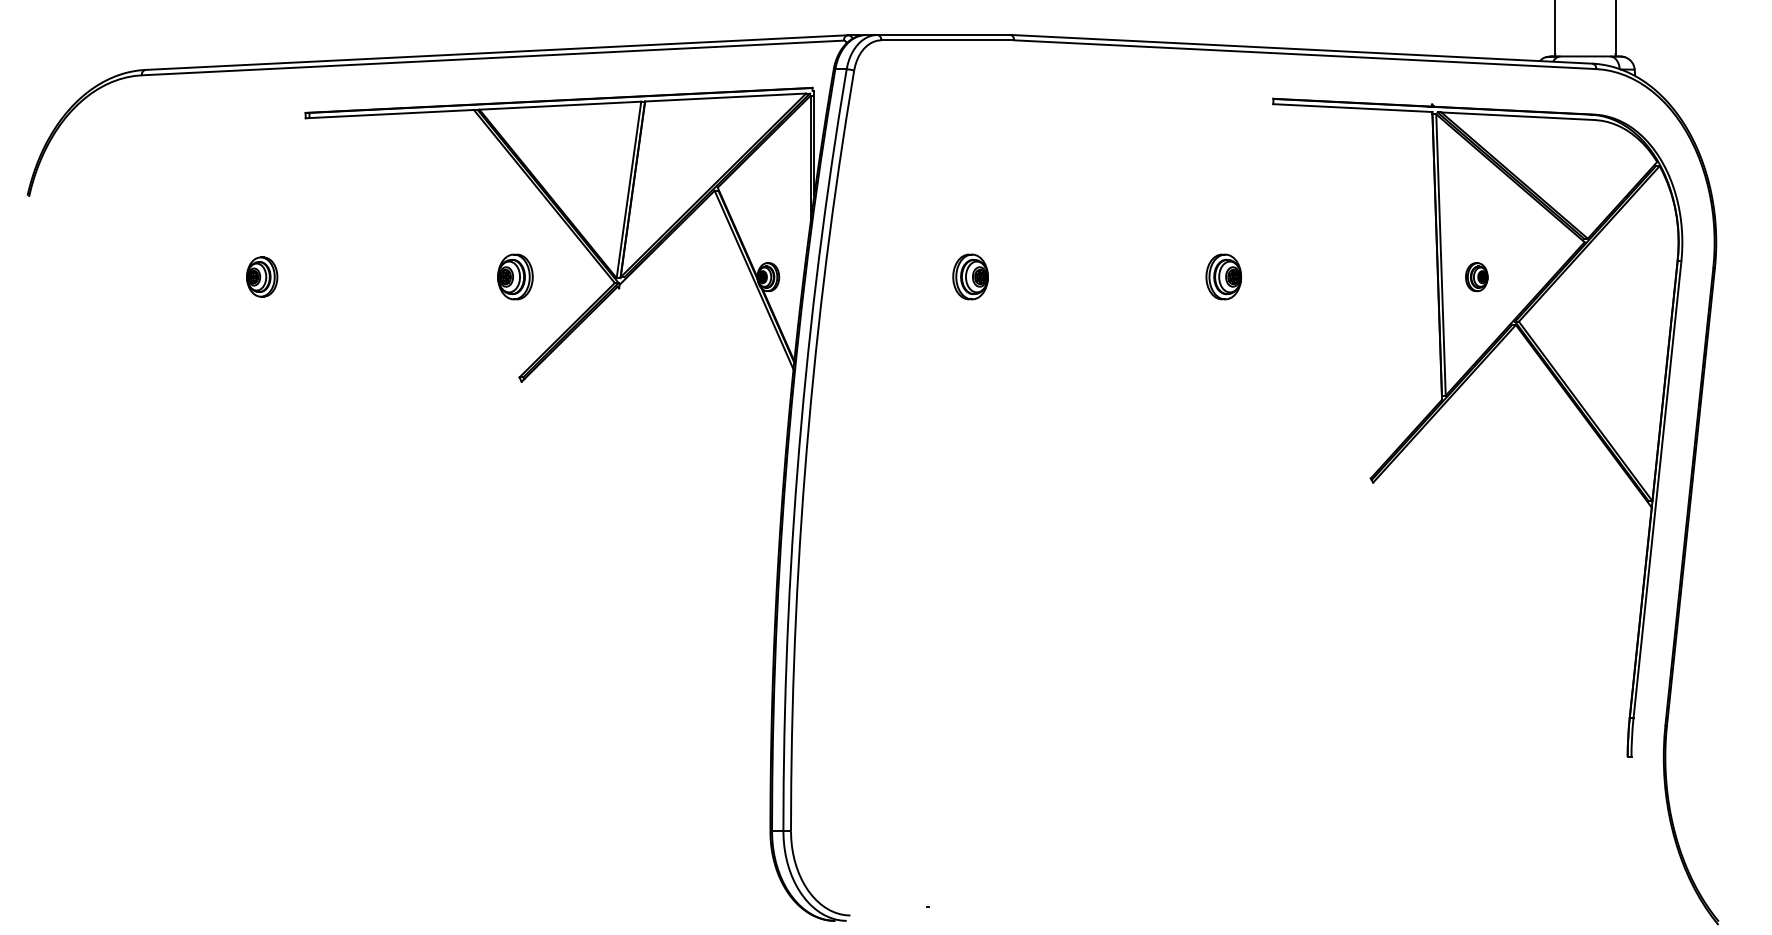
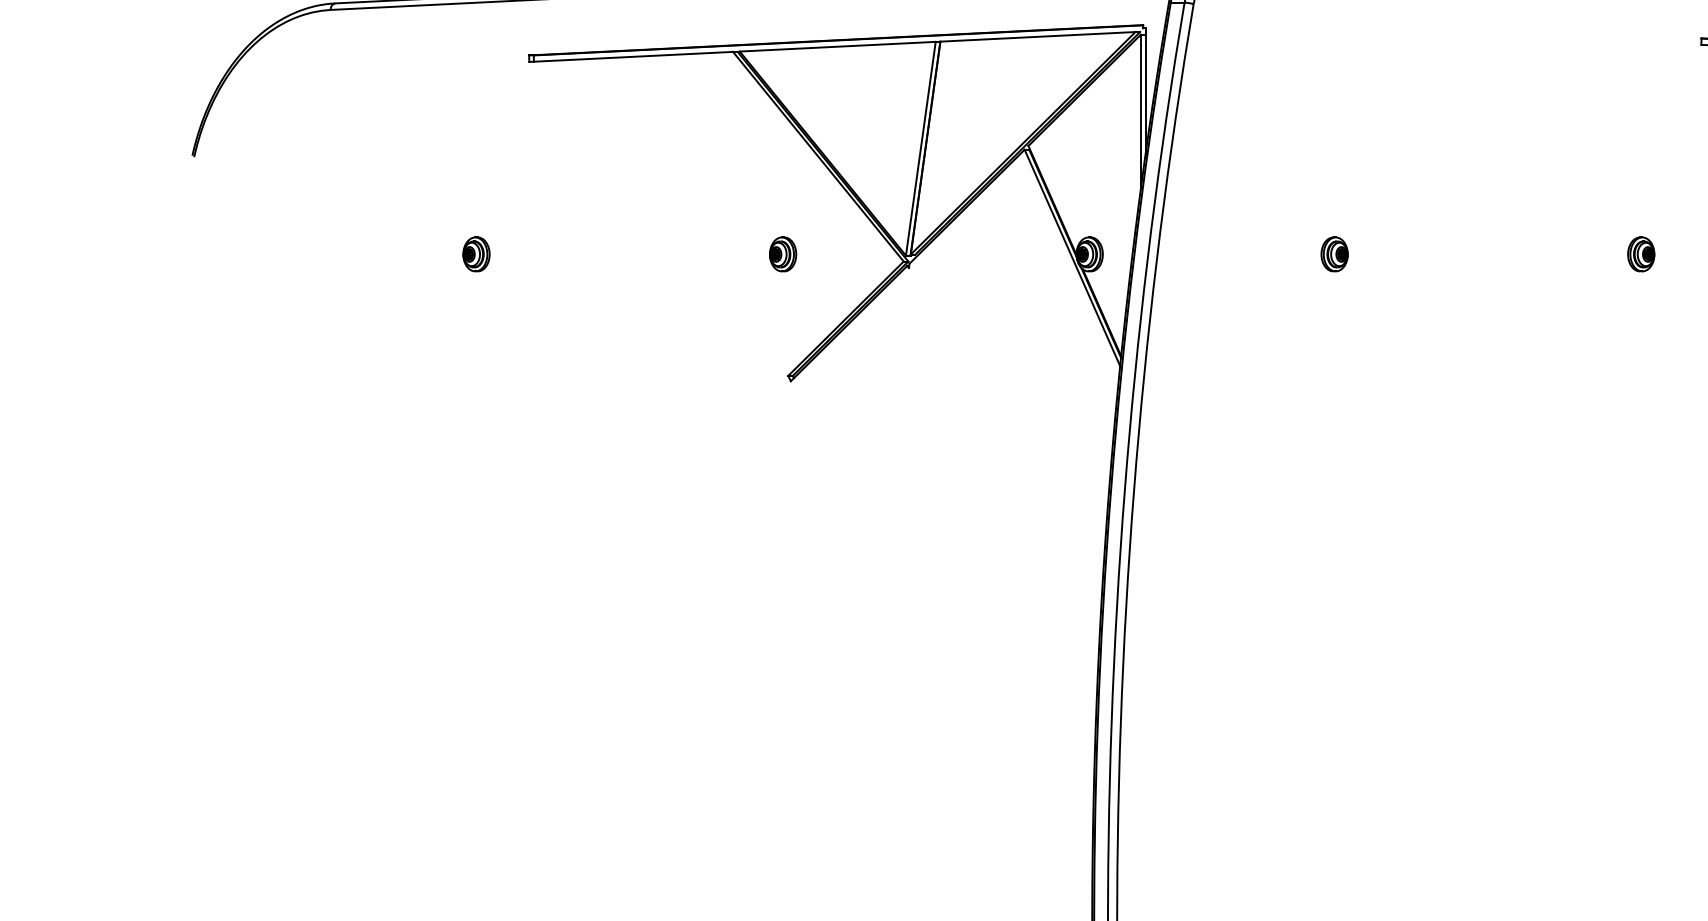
part: (261, 277) -> (475, 254), size x0.71
part: (514, 277) -> (782, 254), size x0.62
part: (970, 277) -> (1334, 254), size x0.62
part: (1223, 277) -> (1641, 254), size x0.62

